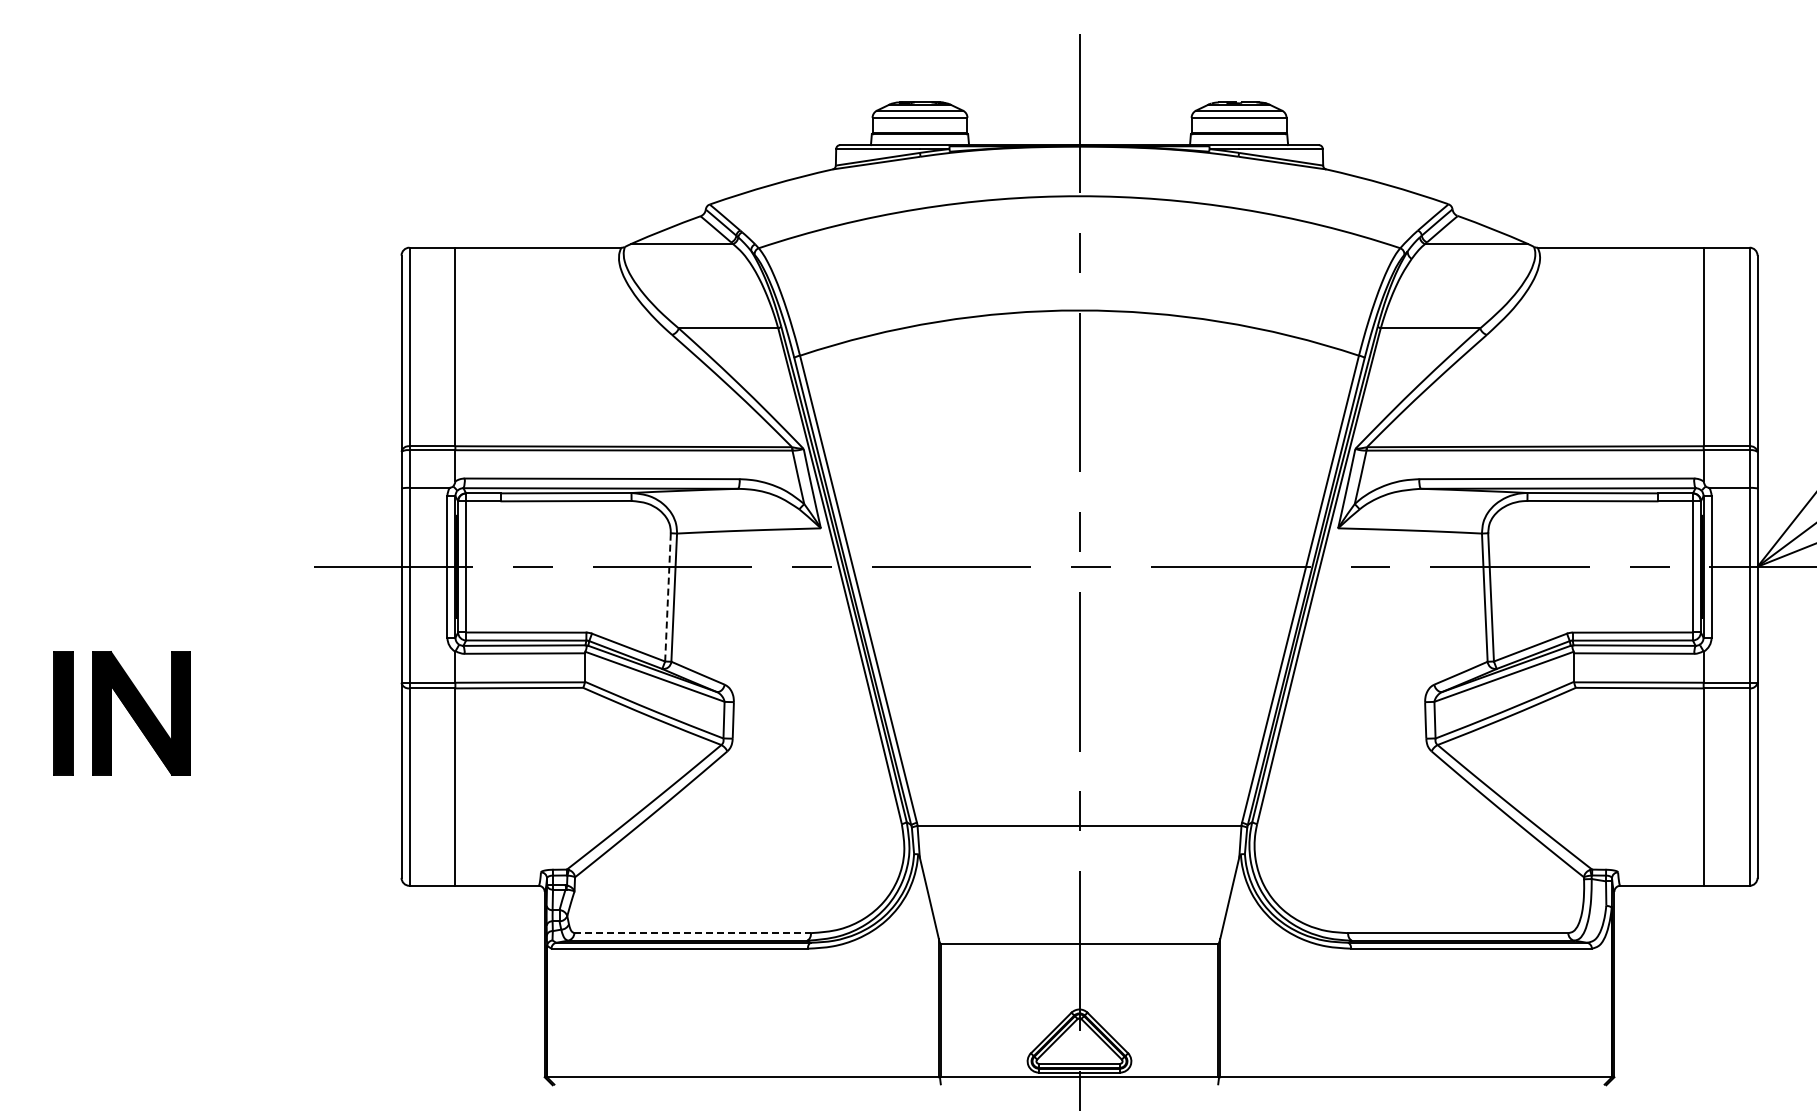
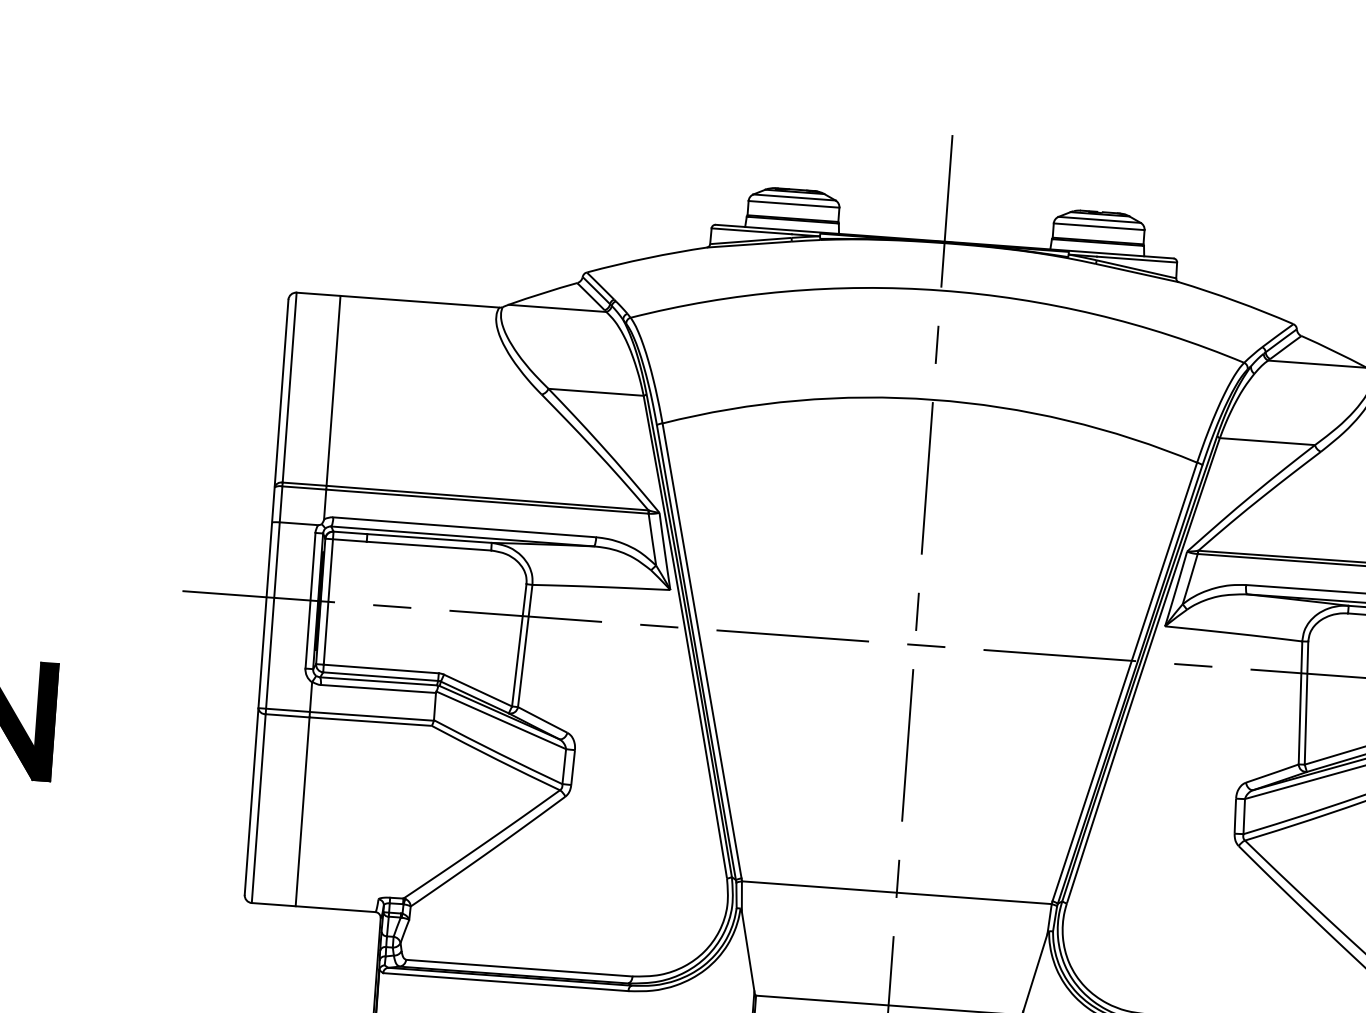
line: (668, 596) -> (519, 644), dashed -> solid
line: (693, 933) -> (520, 968), dashed -> solid

